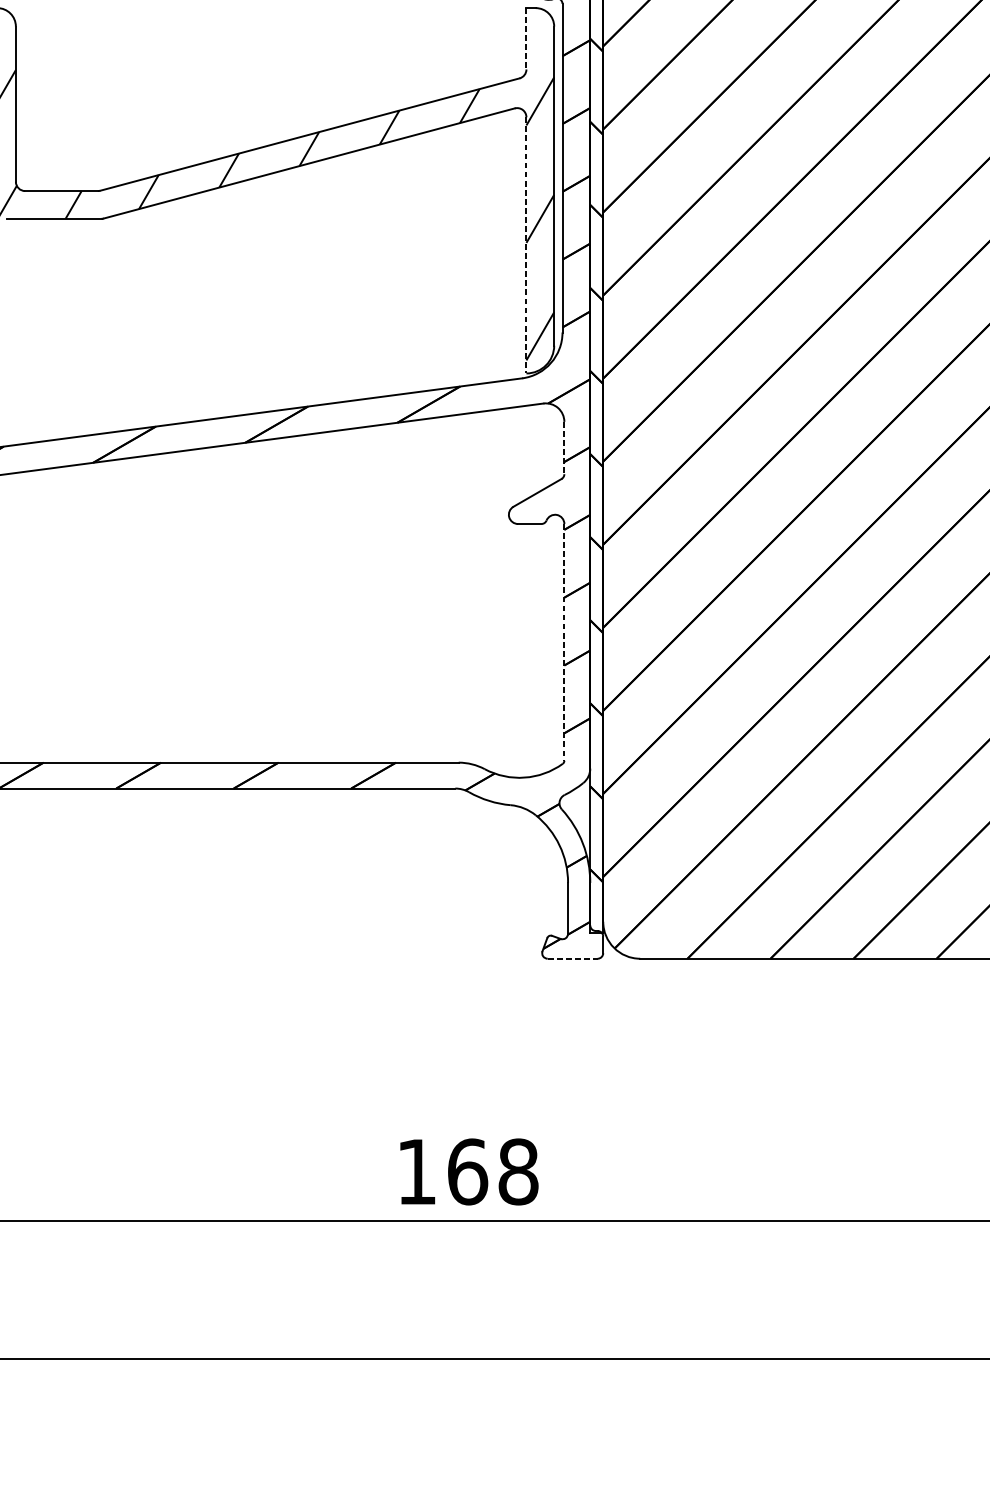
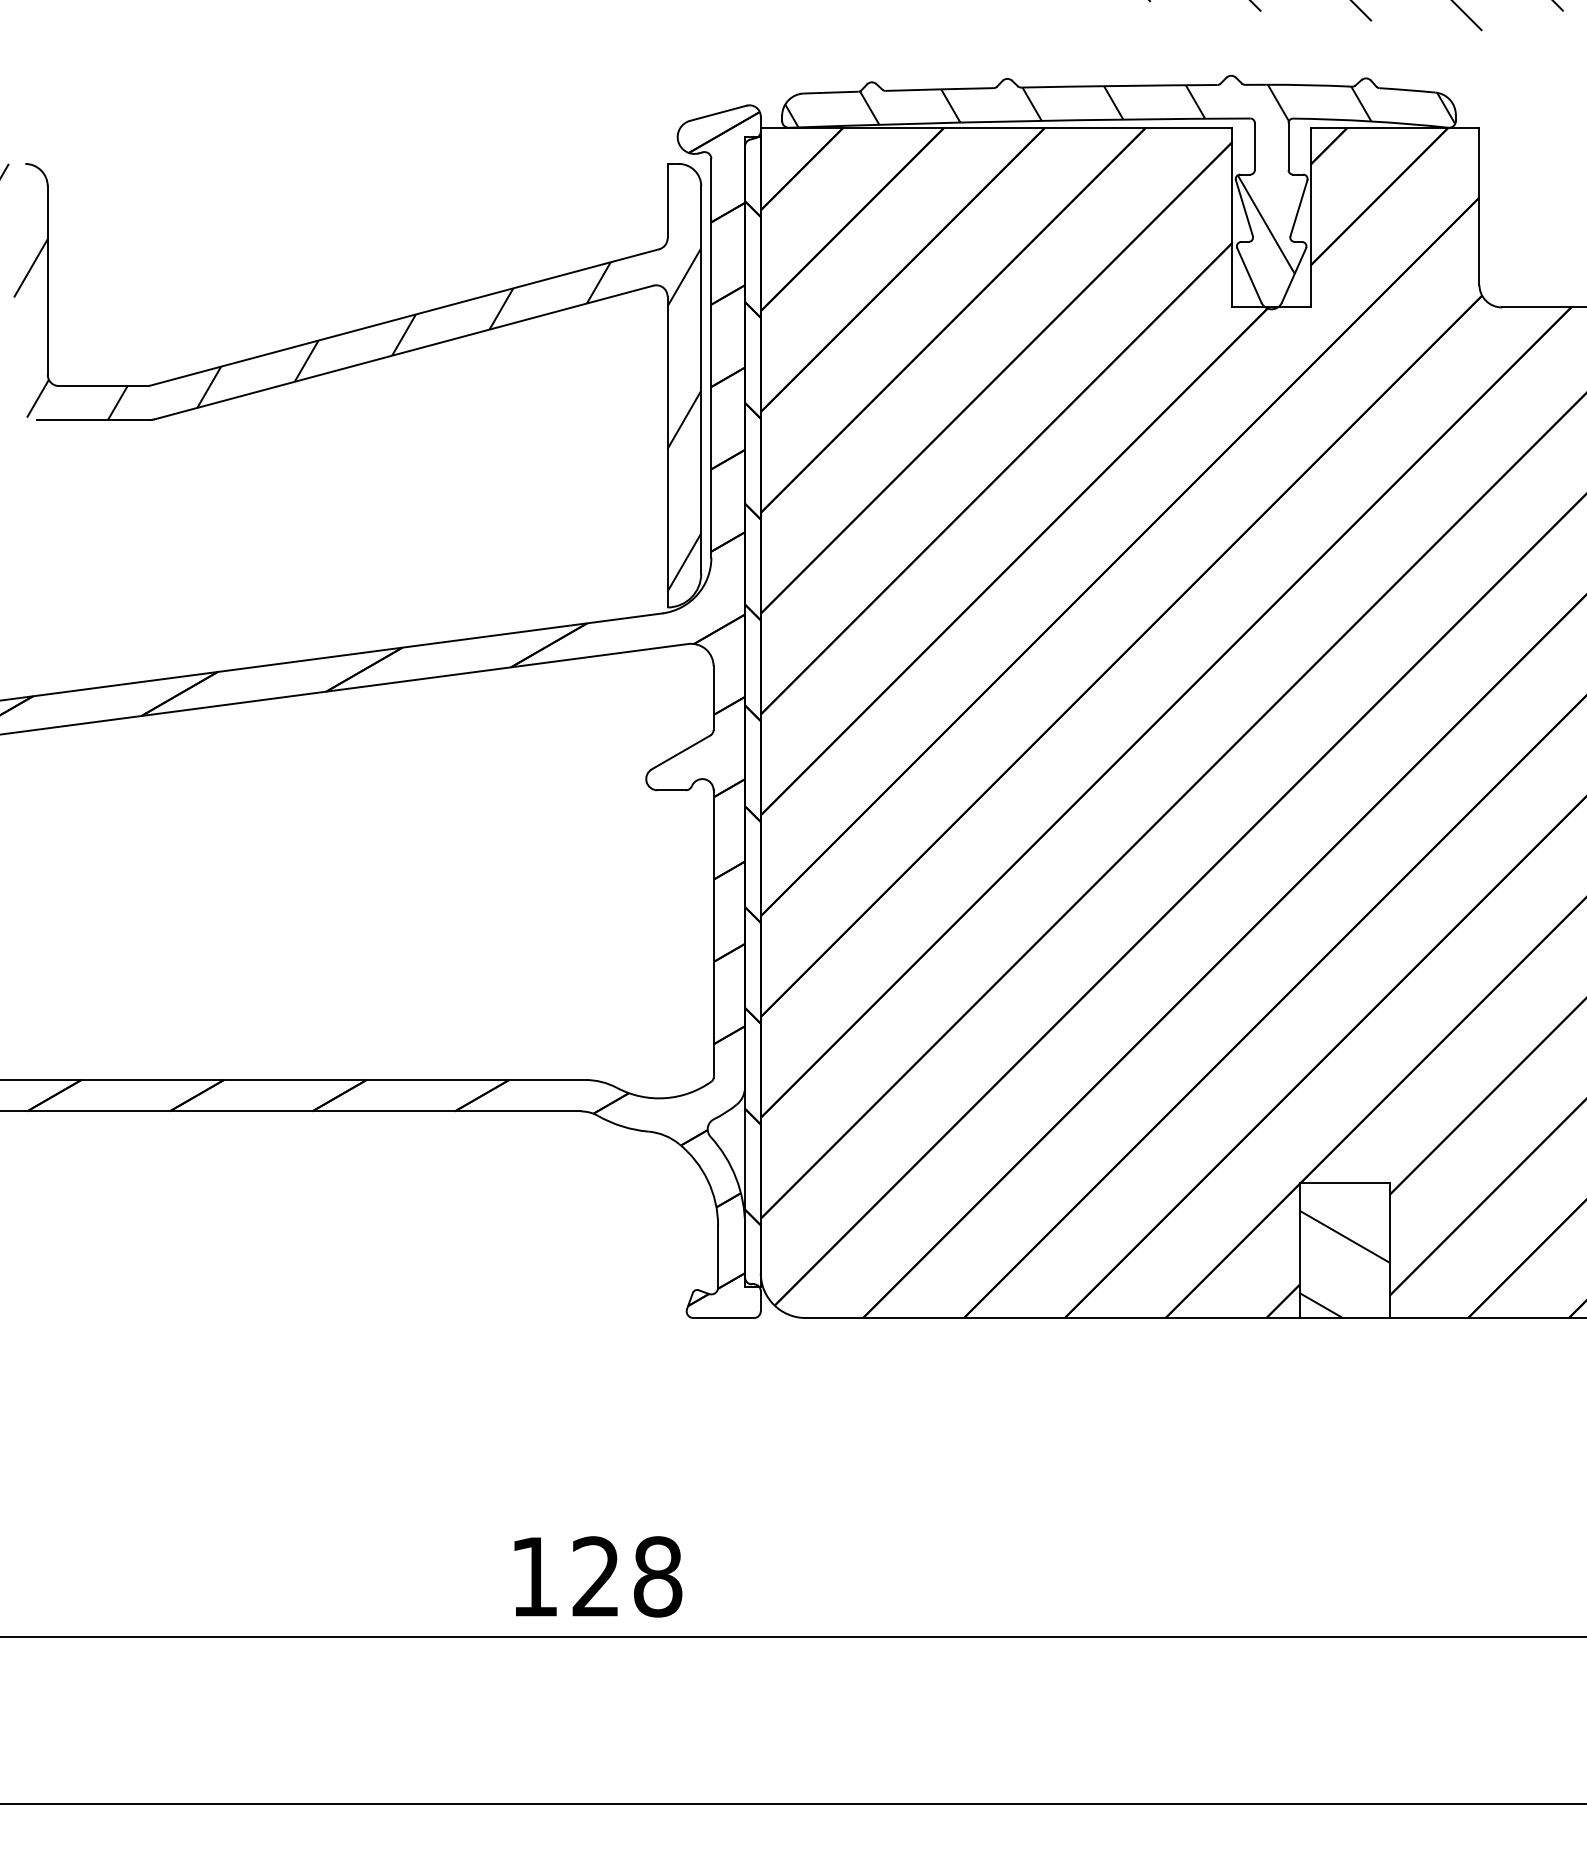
line: (526, 39) -> (667, 201), dashed -> solid
line: (526, 245) -> (667, 452), dashed -> solid
line: (564, 448) -> (713, 698), dashed -> solid
line: (564, 642) -> (713, 934), dashed -> solid
line: (573, 959) -> (724, 1318), dashed -> solid
text: (467, 1171) -> (596, 1576), 168 -> 128

